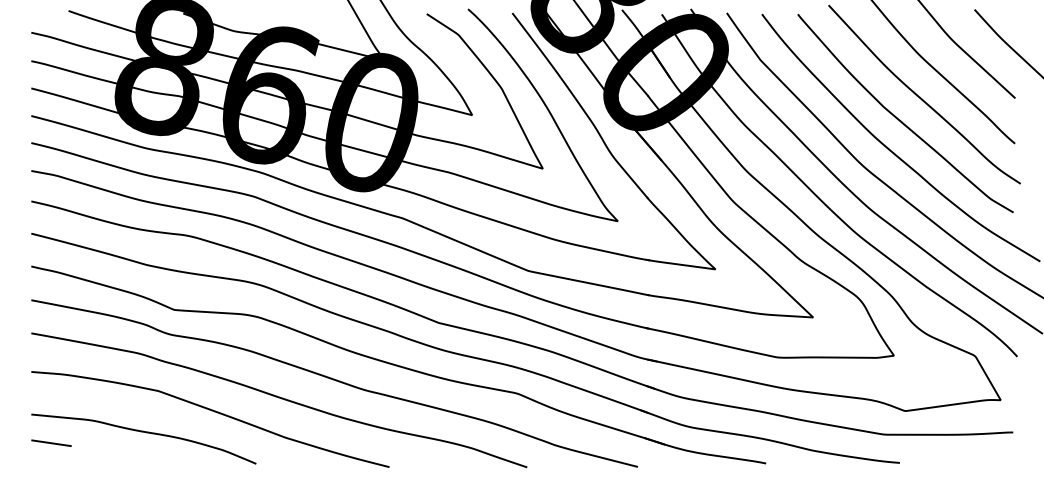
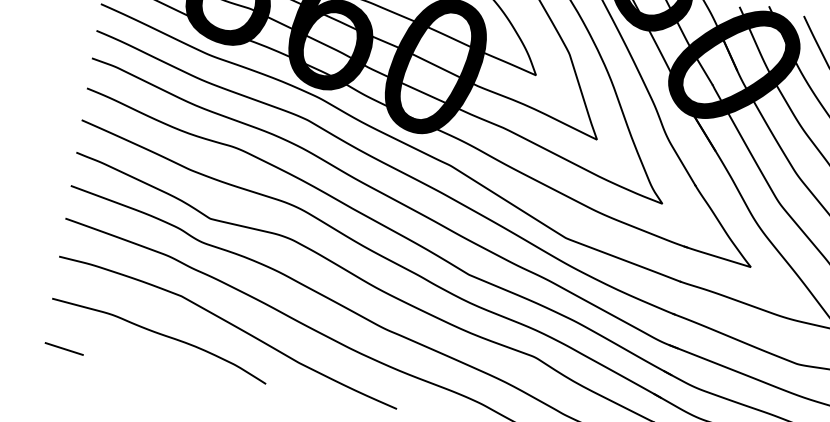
line: (51, 442) -> (64, 348), moved

